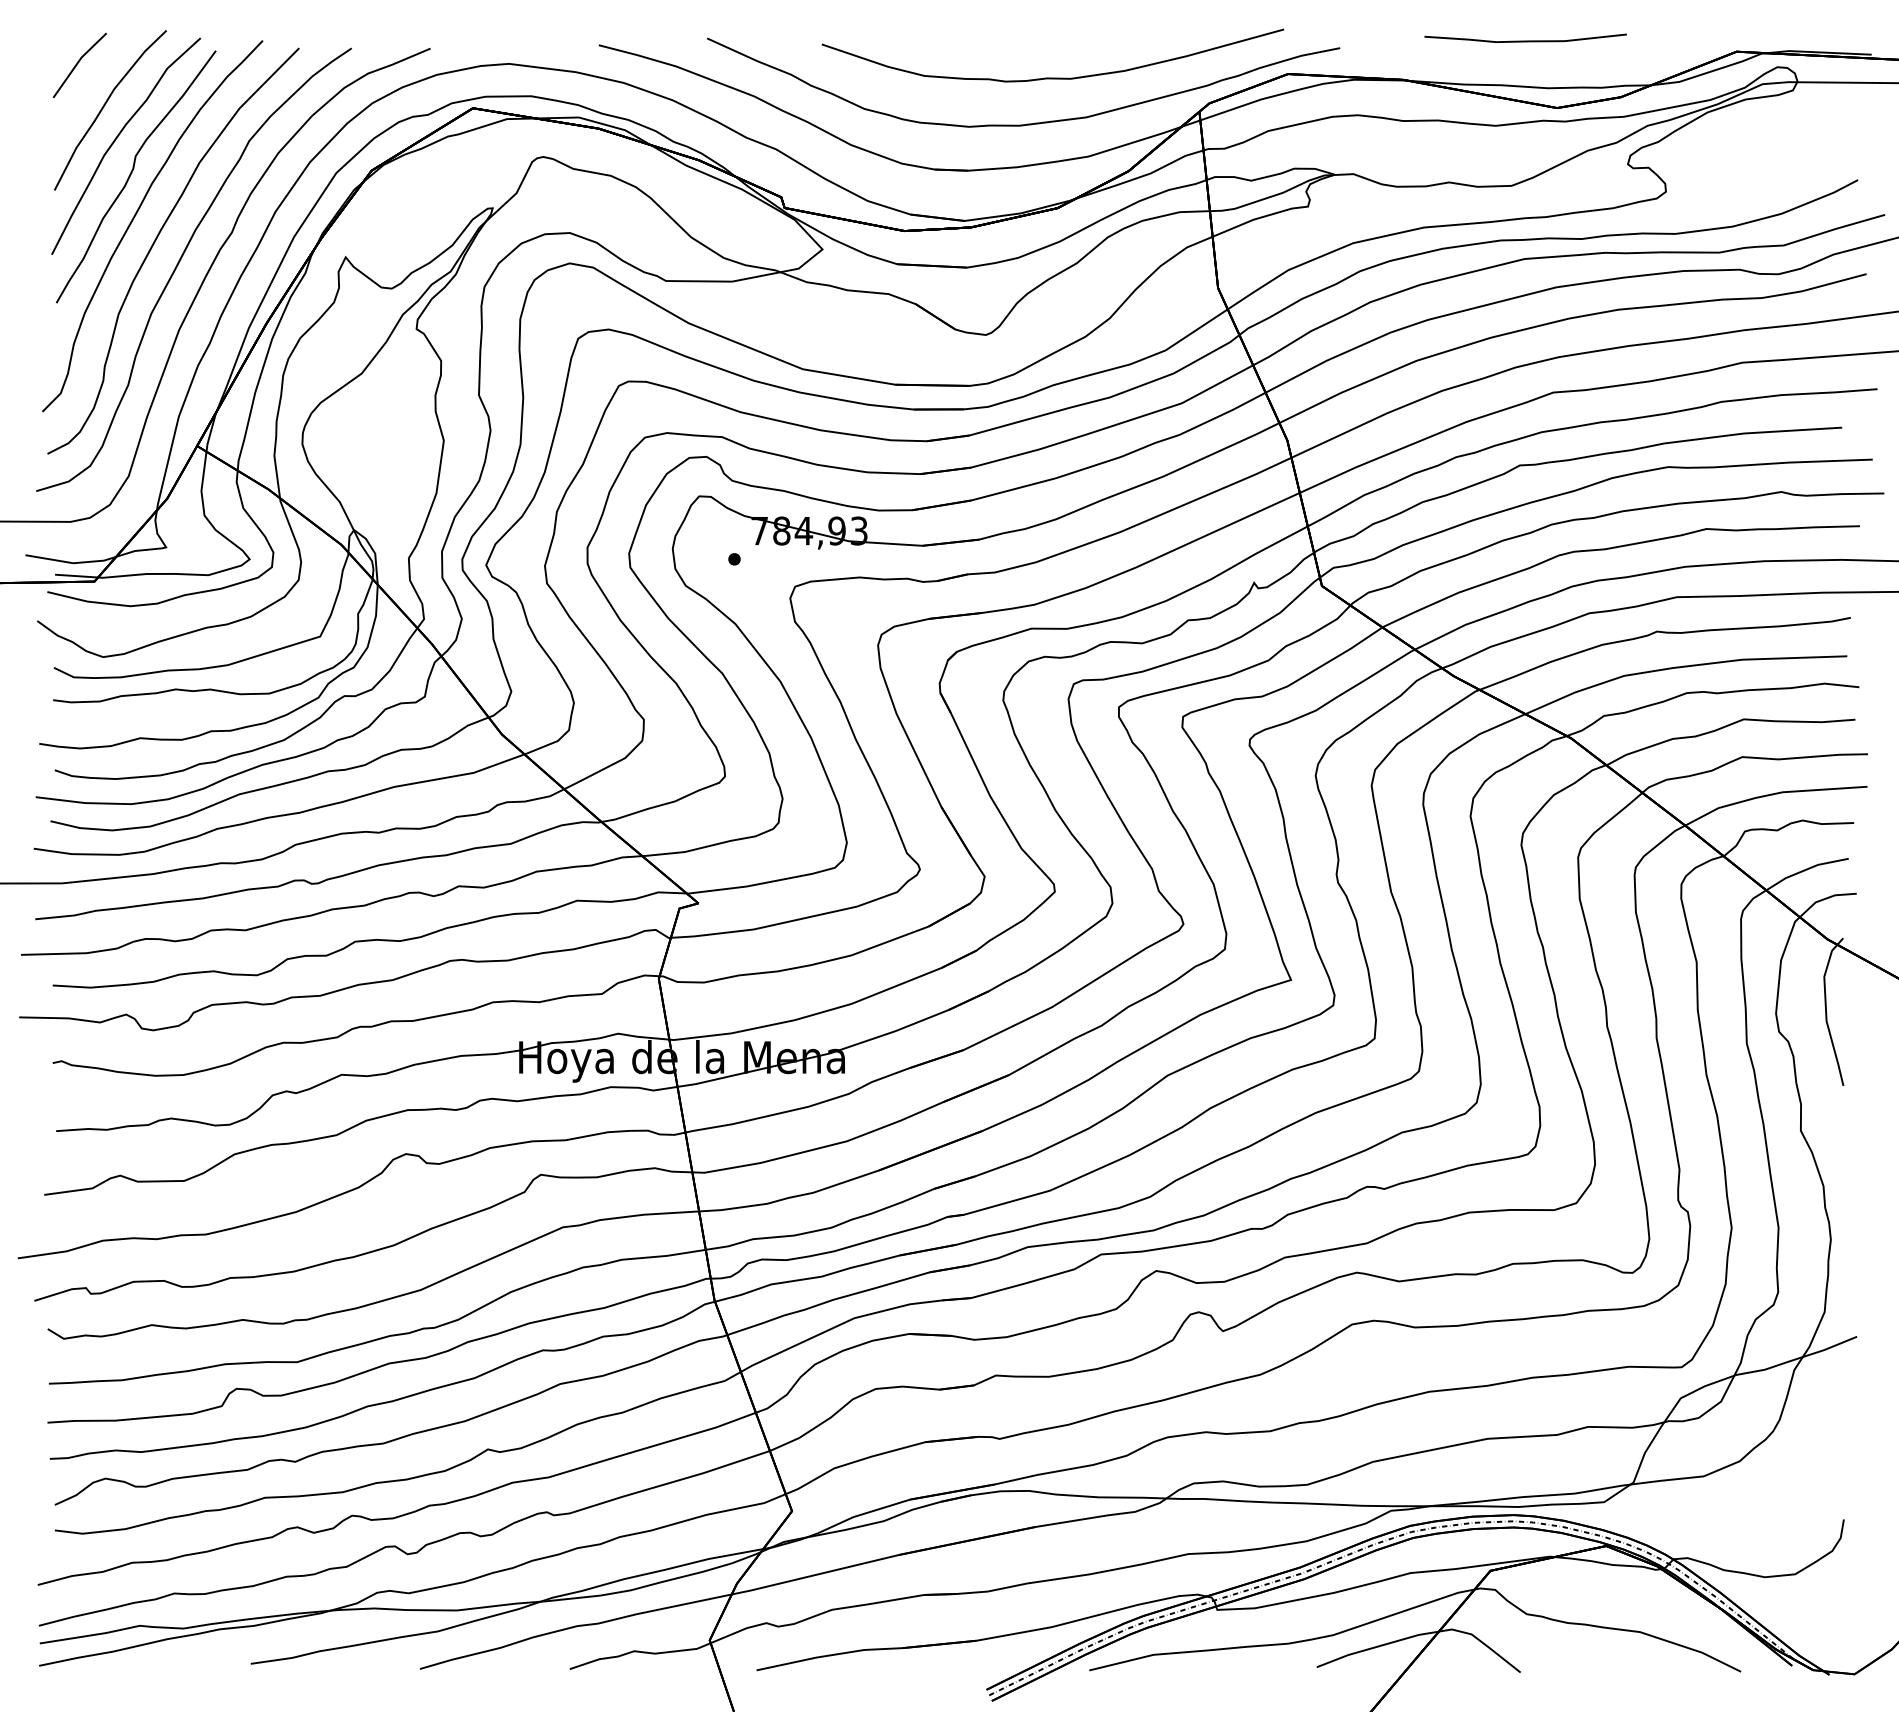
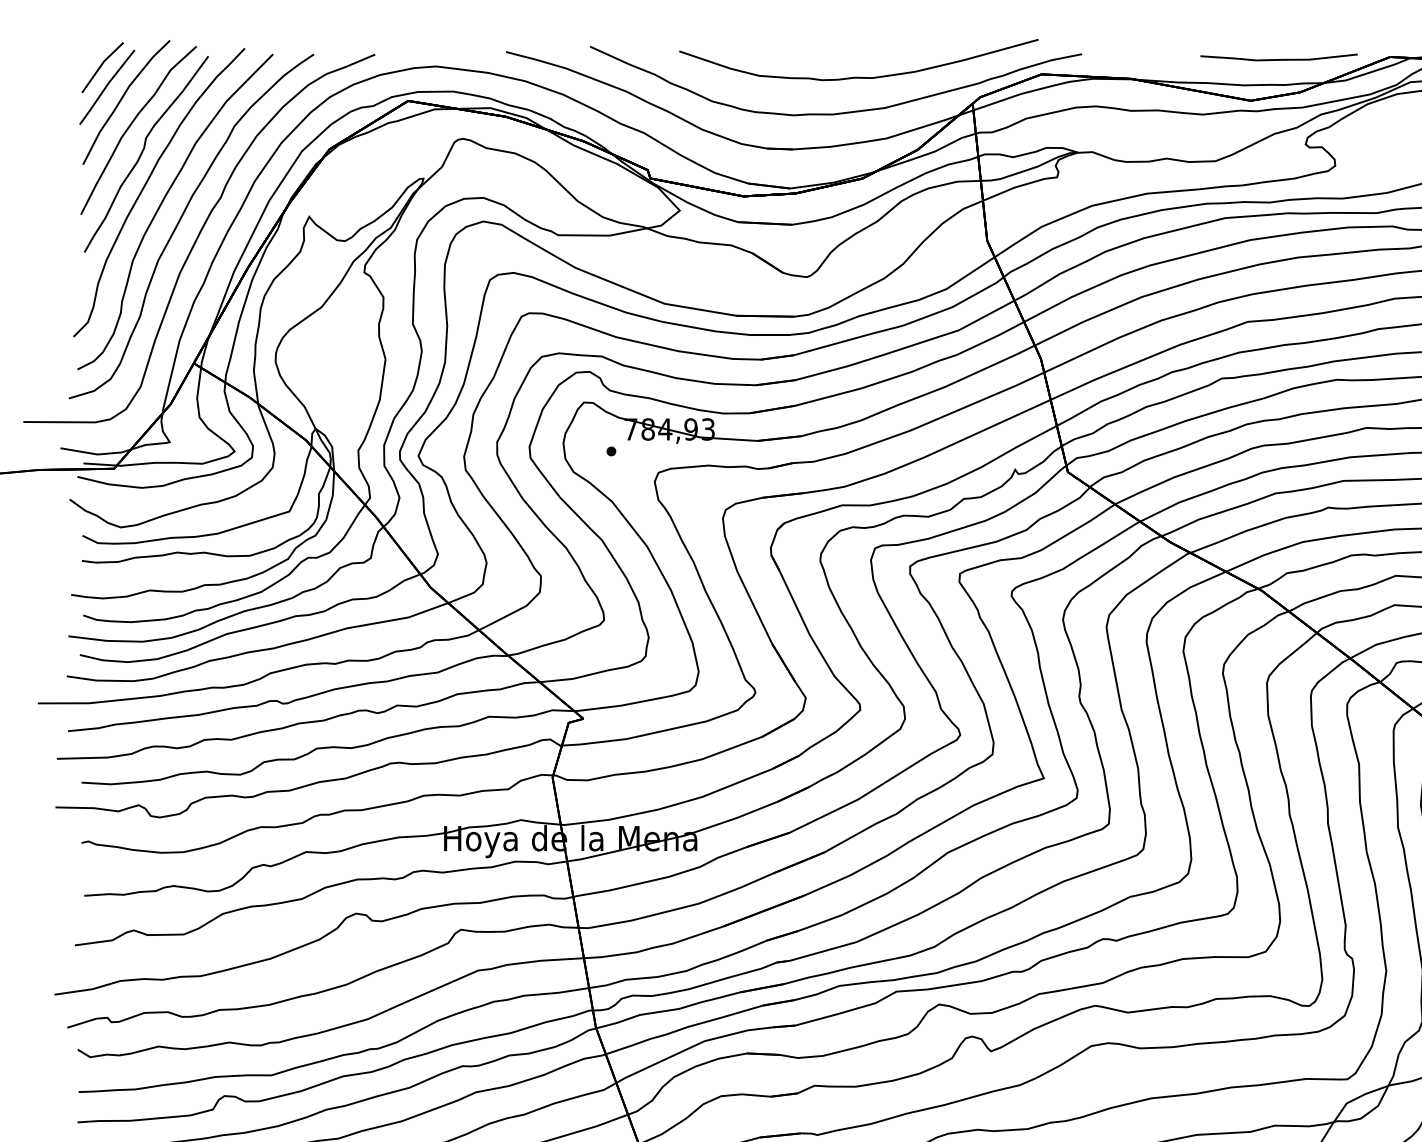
curve: (1525, 40) -> (1278, 59), moved
line: (85, 90) -> (107, 87), added

